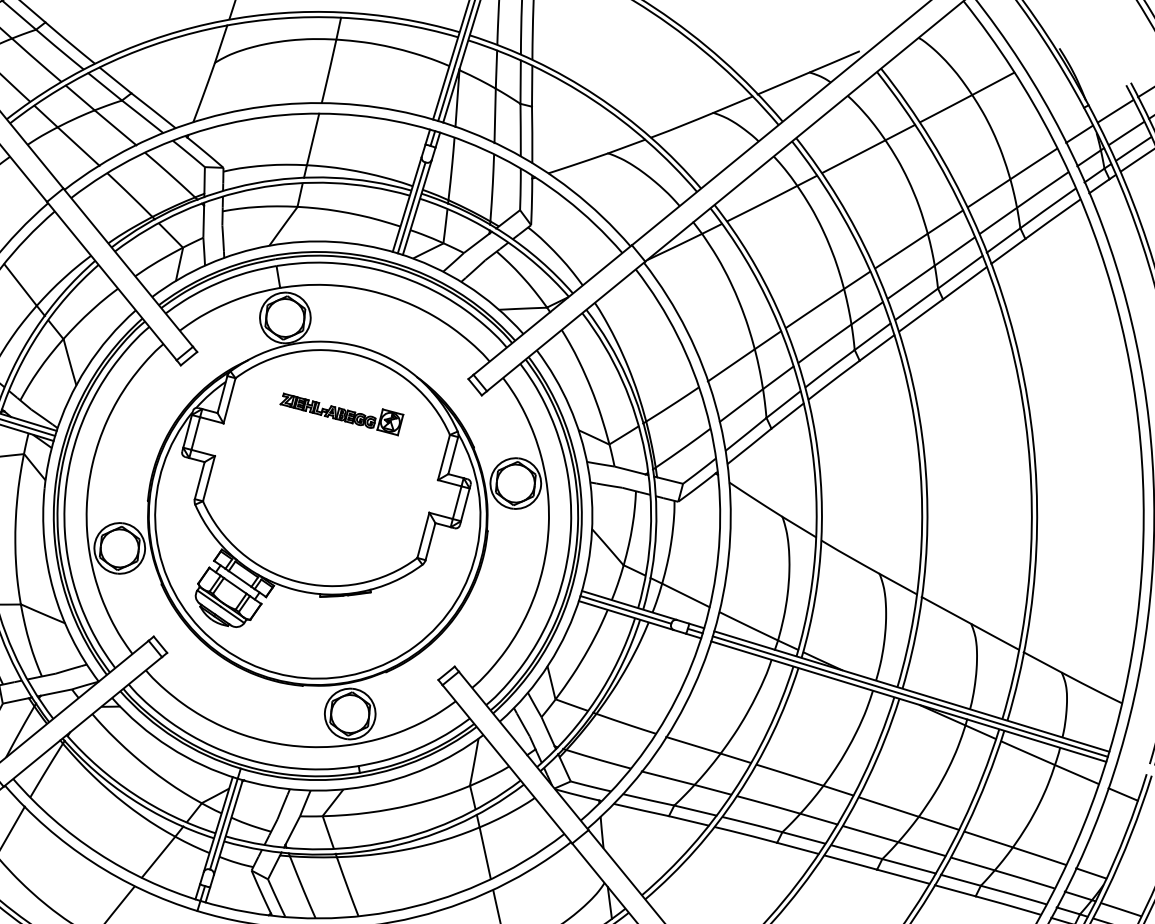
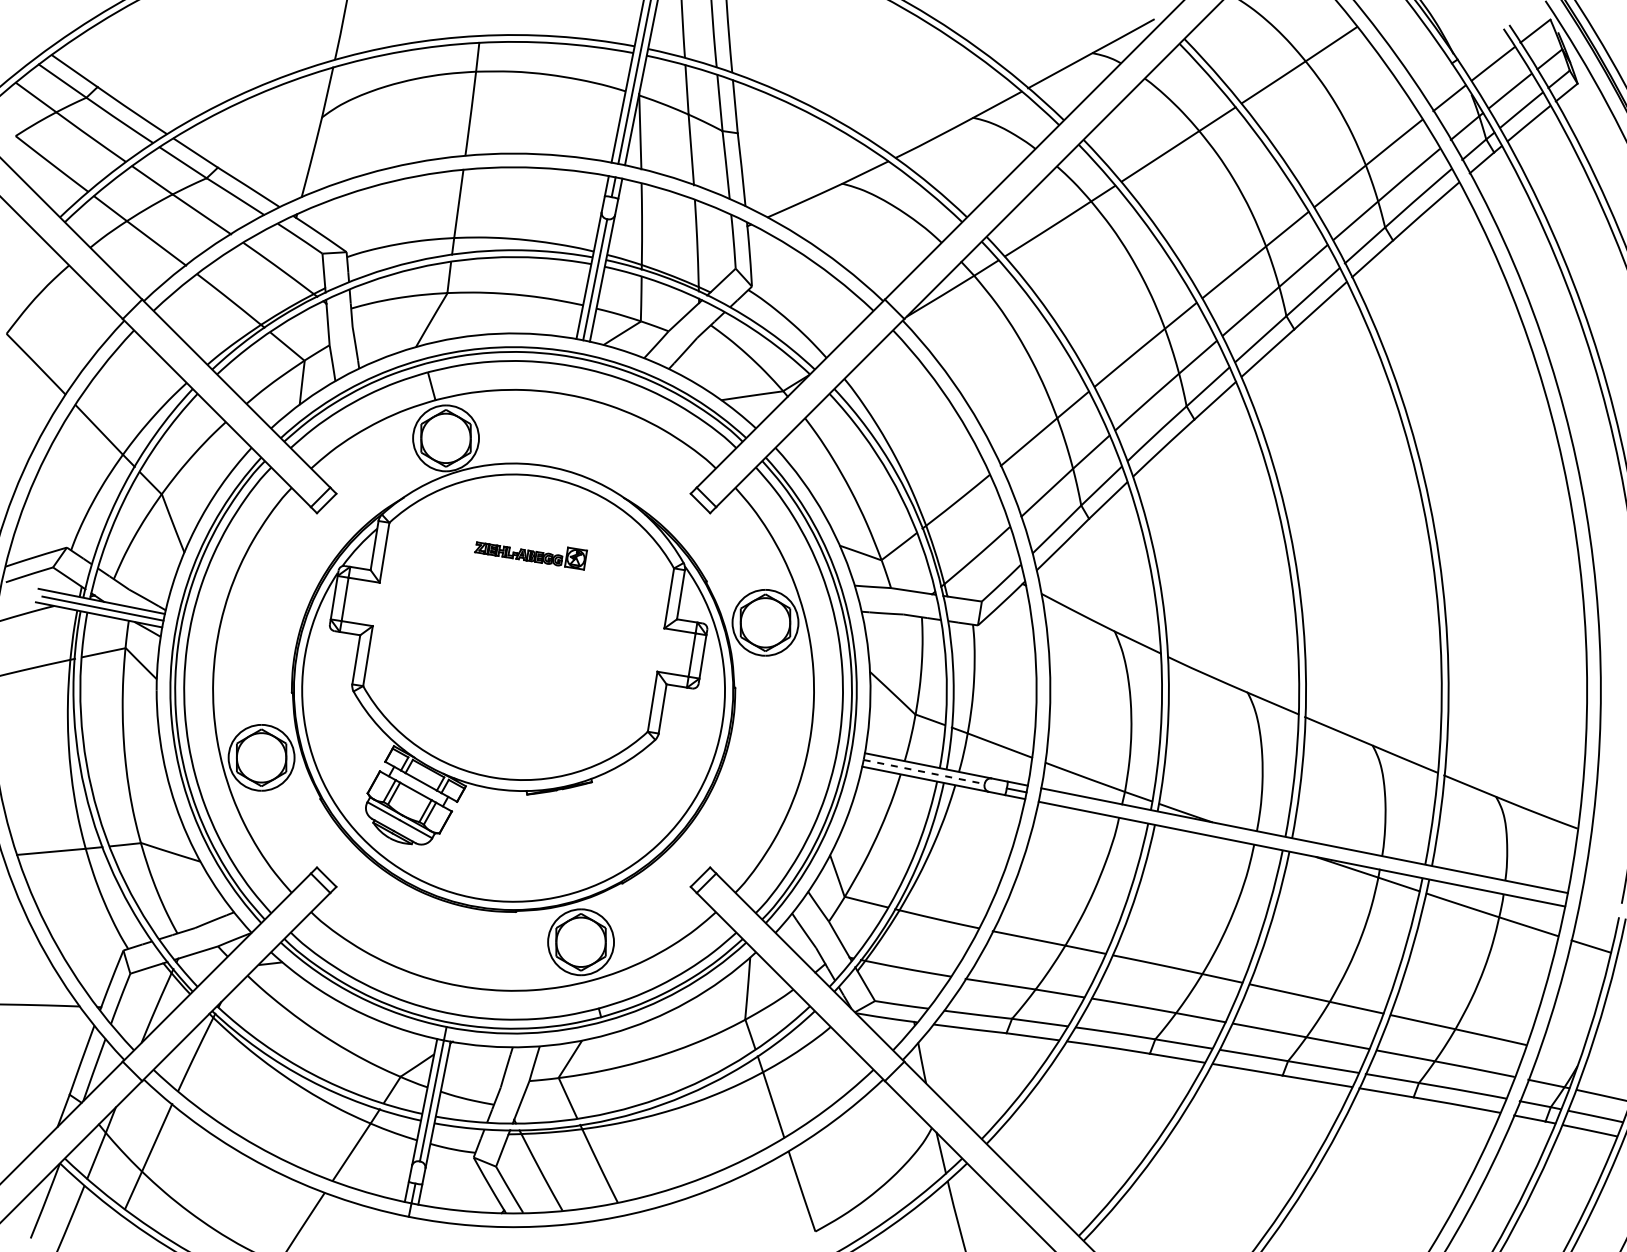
part: (341, 414) -> (530, 555), size x0.7
line: (626, 610) -> (924, 772), solid -> dashed
line: (910, 696) -> (1303, 847), removed
line: (1091, 873) -> (1560, 1052), removed

